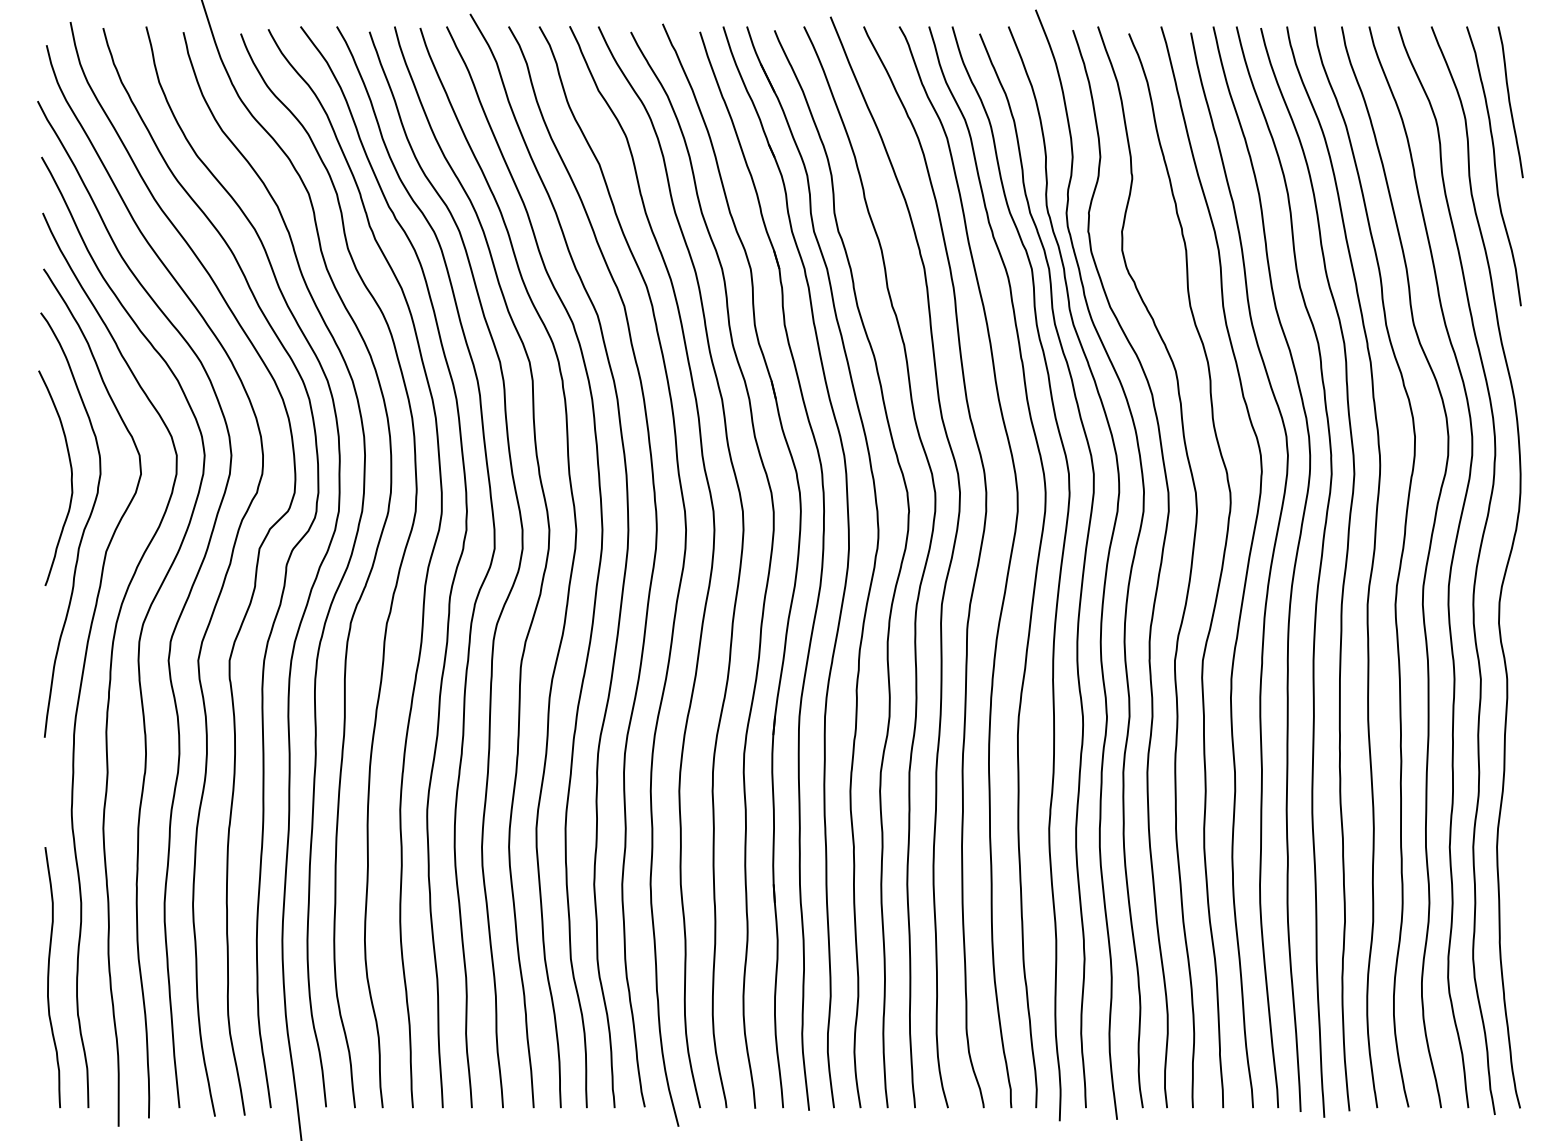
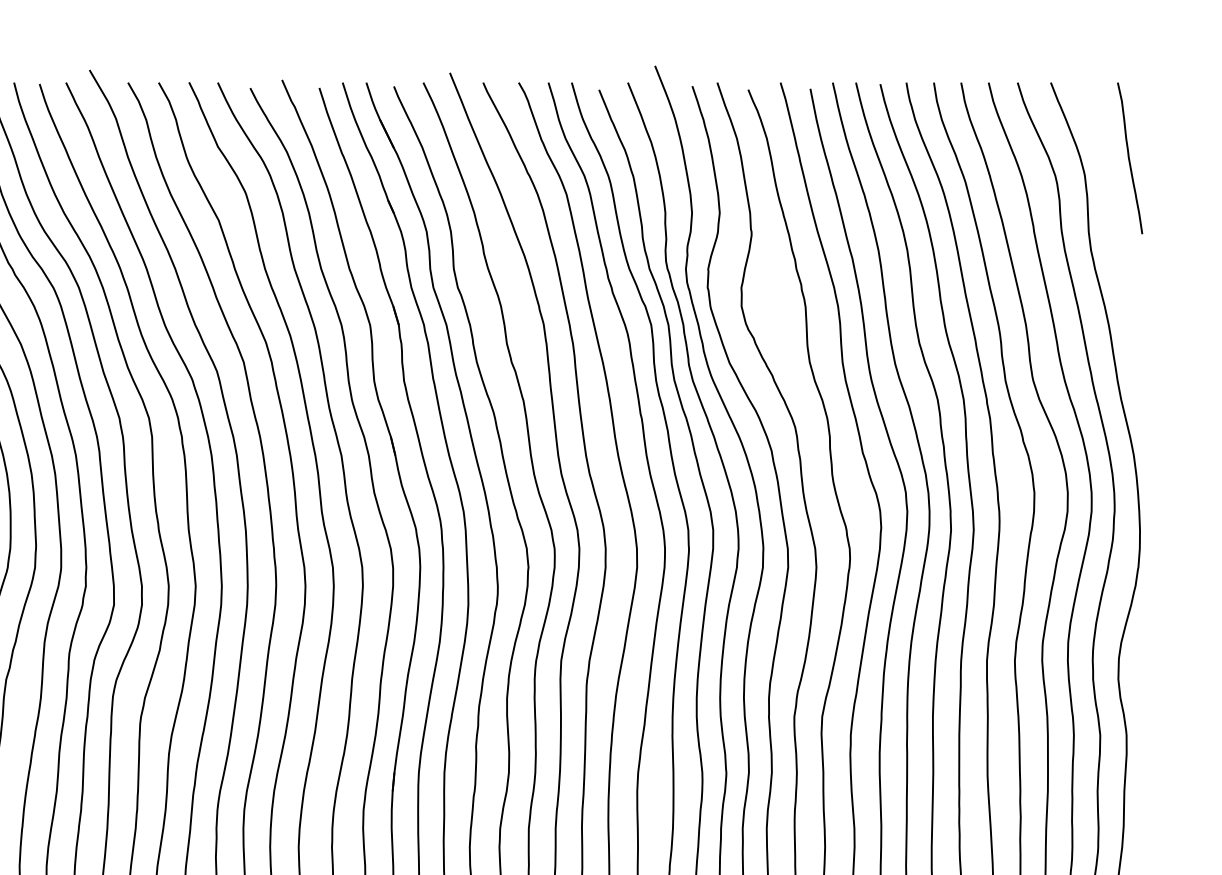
curve: (1494, 166) -> (1113, 222), removed

